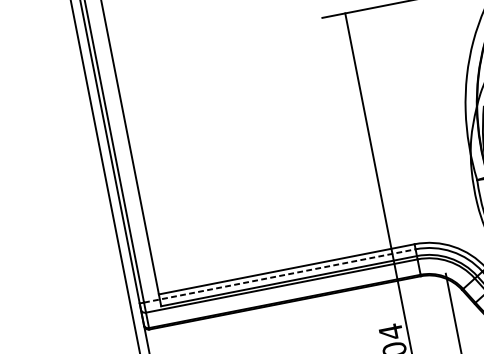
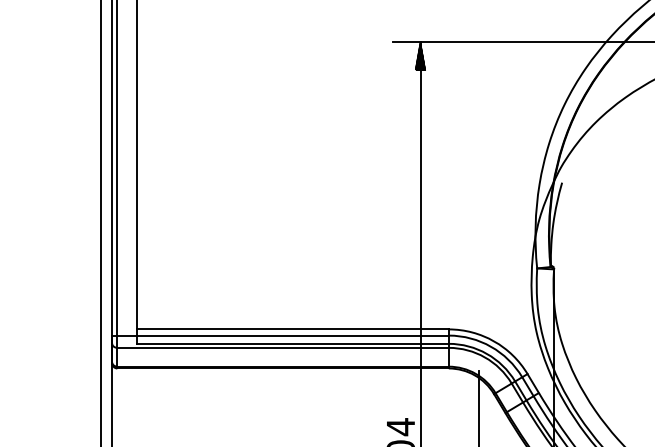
hatch: (347, 25) -> (420, 56), added
line: (280, 275) -> (283, 335), dashed -> solid

